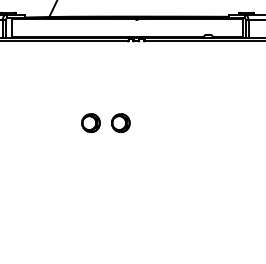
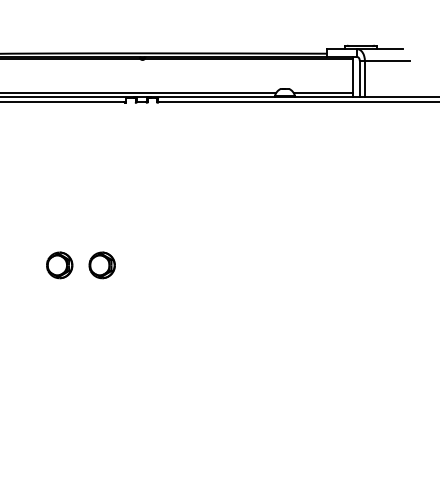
part: (105, 122) -> (80, 264), size x0.71

